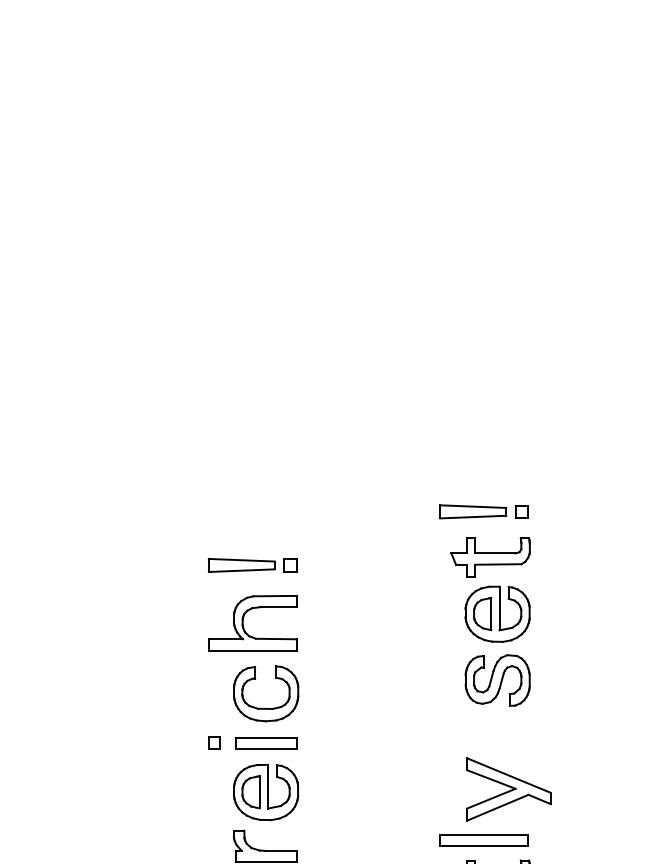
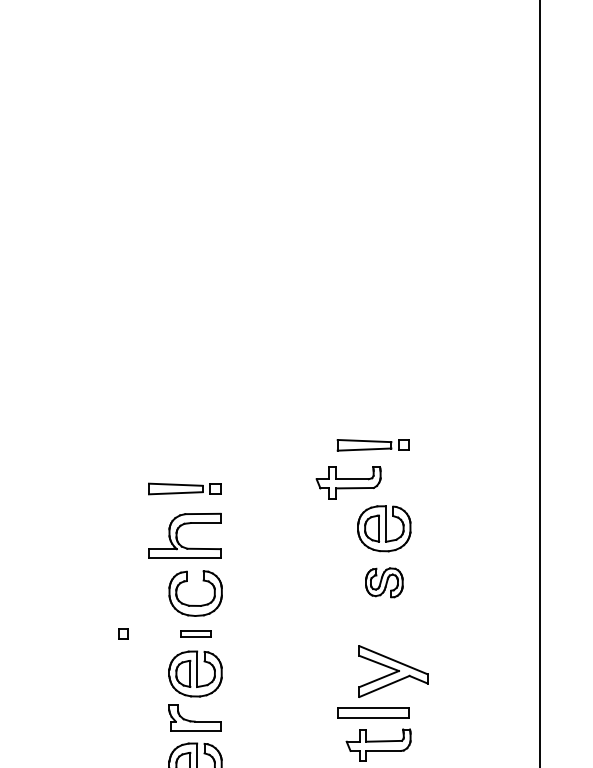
part: (490, 557) -> (348, 482), moved
part: (497, 680) -> (384, 582), size x0.7
part: (214, 742) -> (123, 633), moved
part: (265, 742) -> (195, 633), size x0.6

